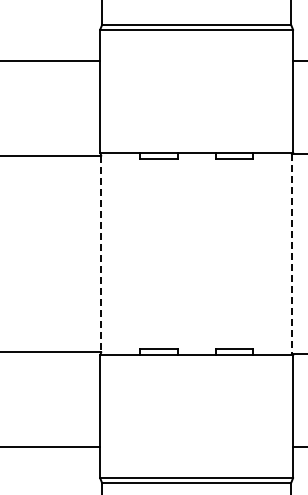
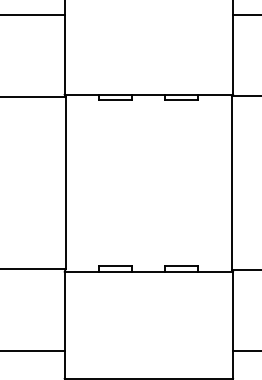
line: (101, 254) -> (65, 183), dashed -> solid
line: (292, 254) -> (232, 183), dashed -> solid

